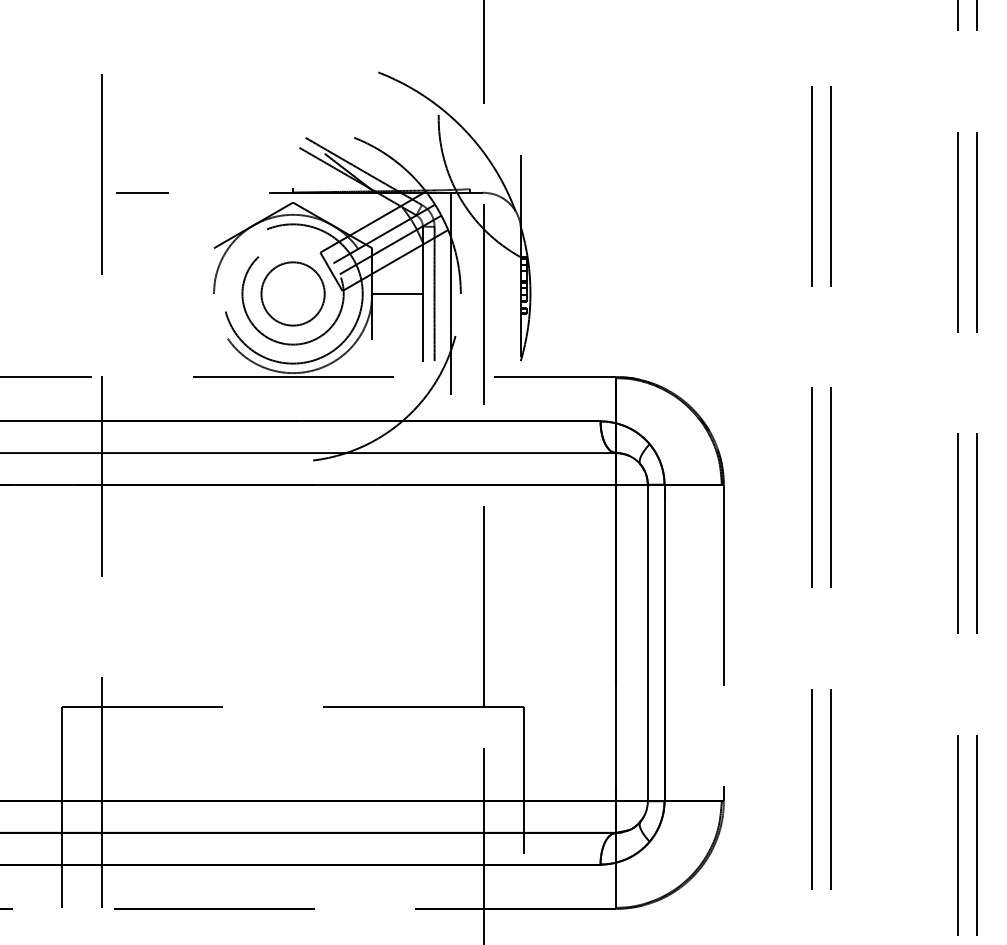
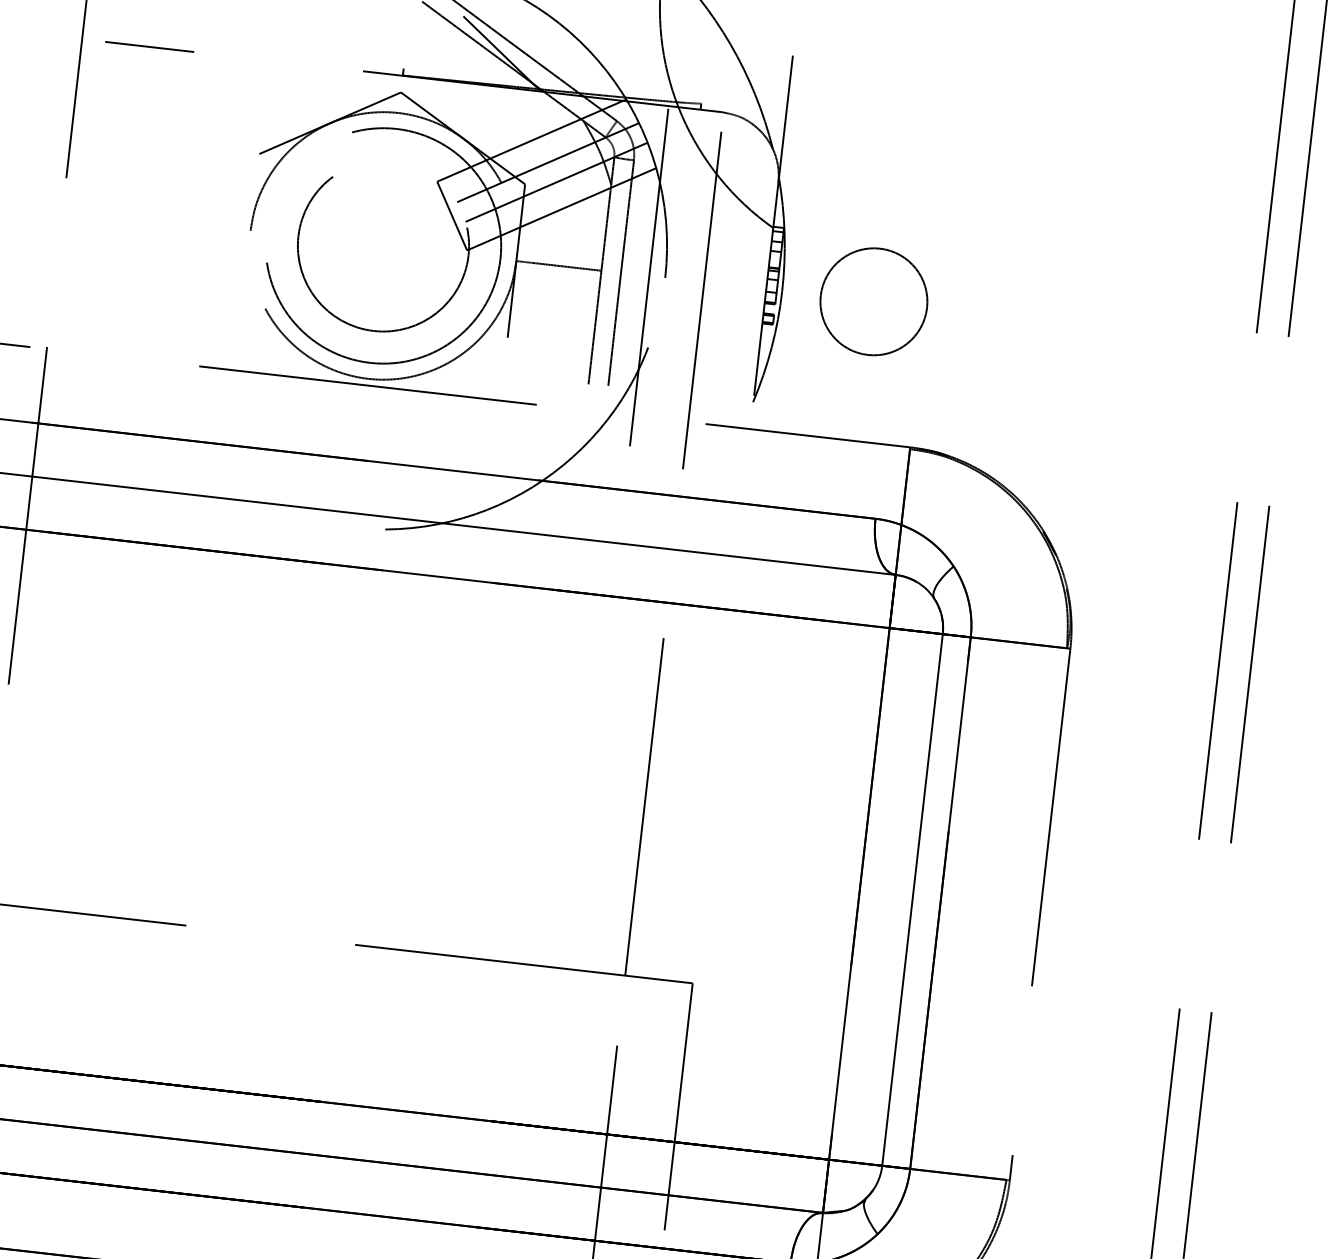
circle: (292, 293) -> (872, 300), moved

